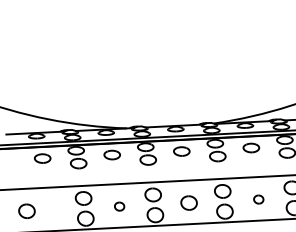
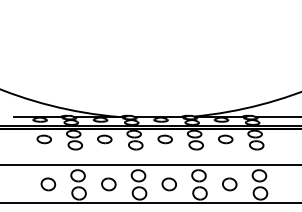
part: (258, 199) -> (229, 184), size x1.67
part: (119, 206) -> (108, 184), size x1.67
part: (27, 211) -> (48, 184), moved

